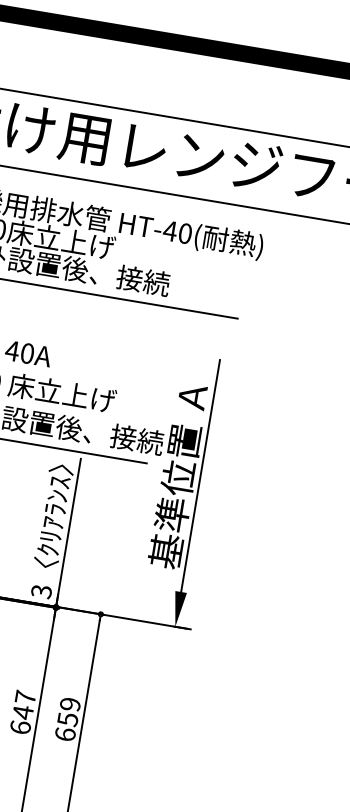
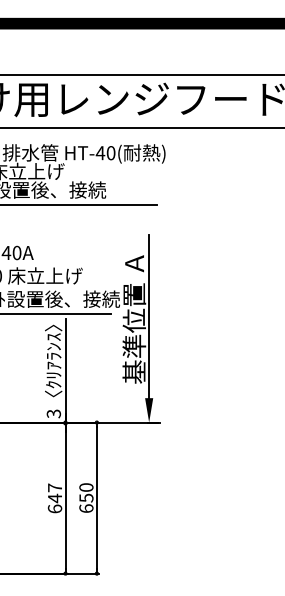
text: (70, 704) -> (86, 487), 659 -> 650

